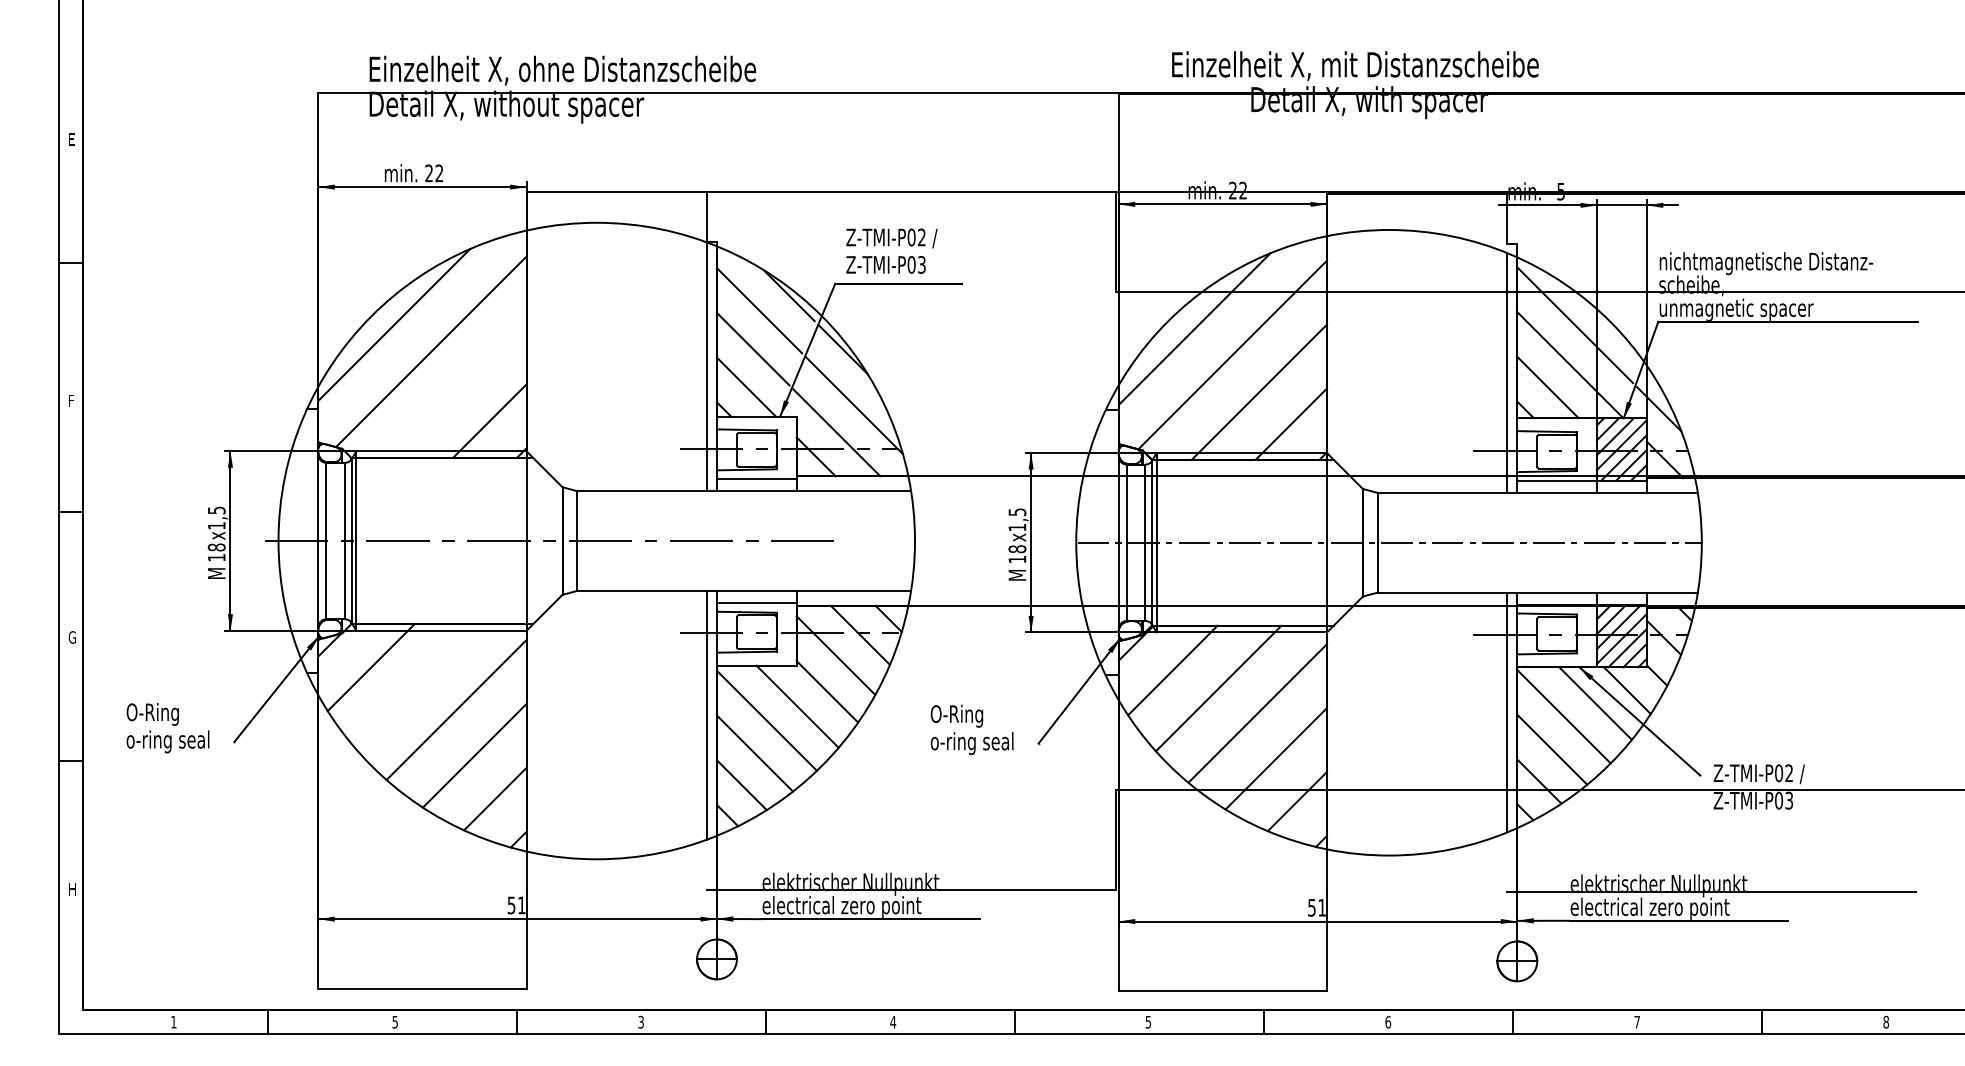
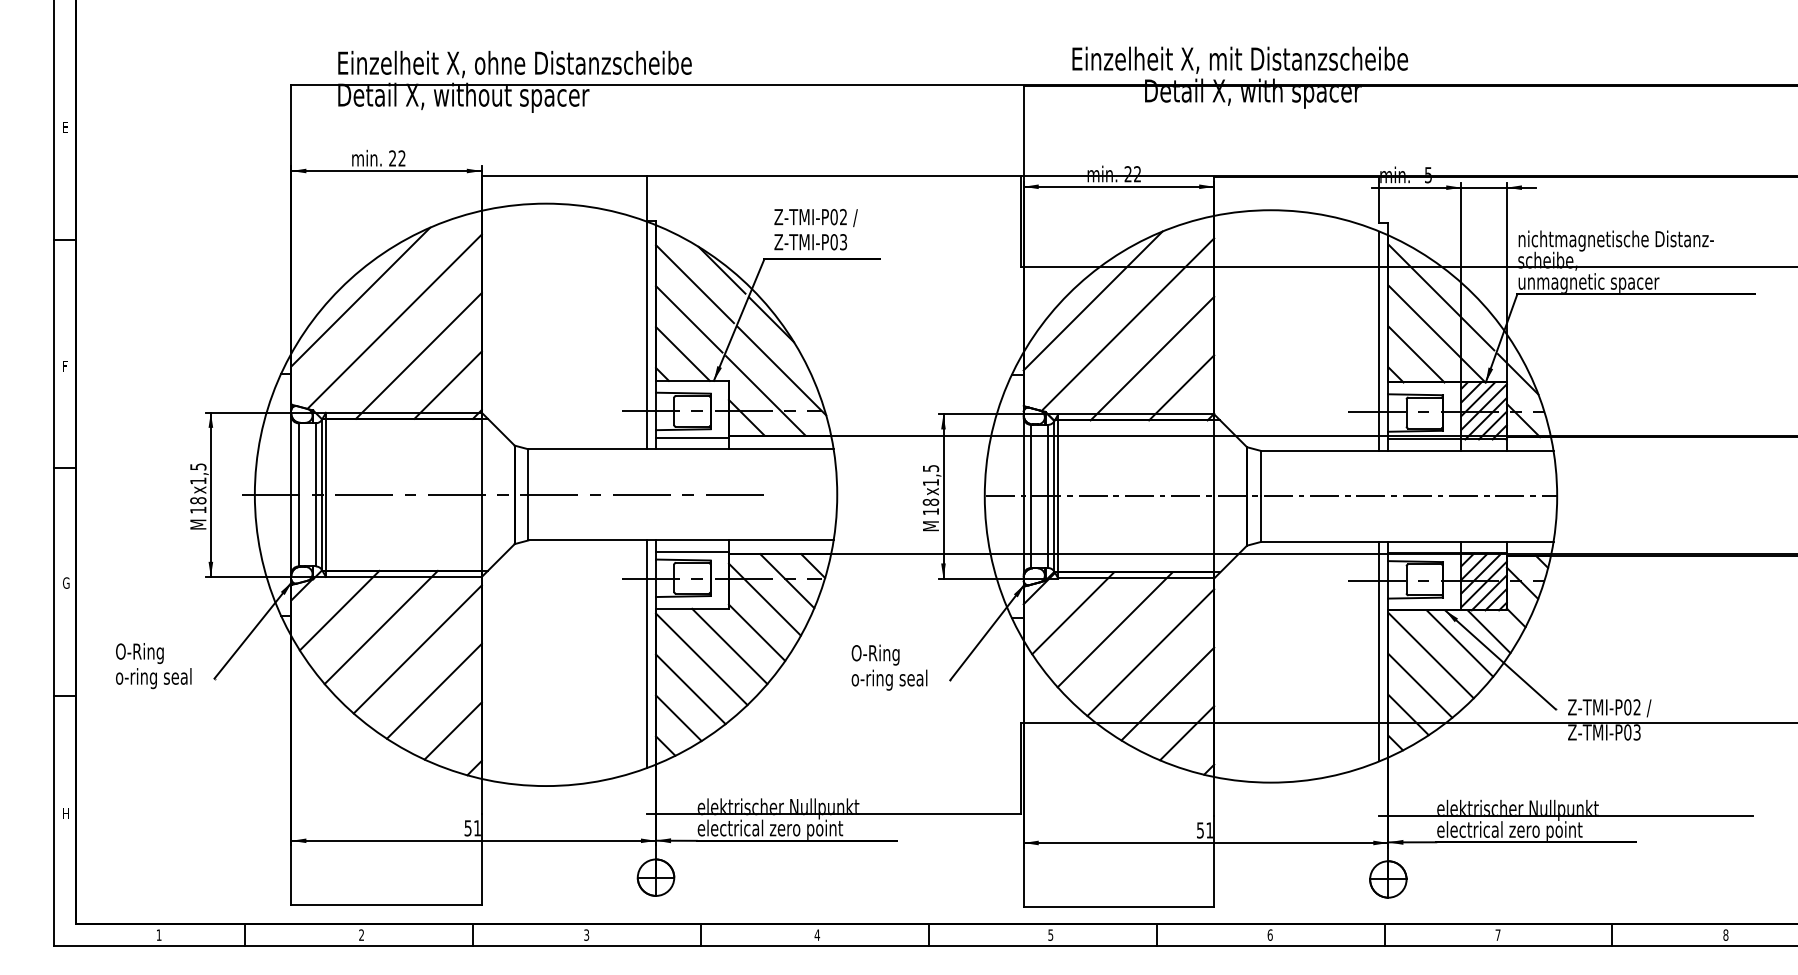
line: (457, 388) -> (418, 355), added
line: (416, 685) -> (381, 627), added
text: (394, 1021) -> (360, 934), 5 -> 2

